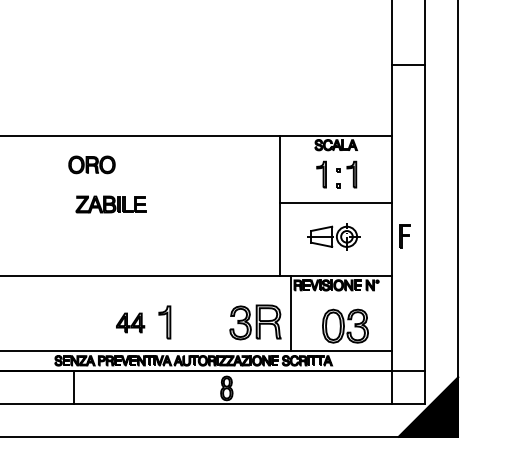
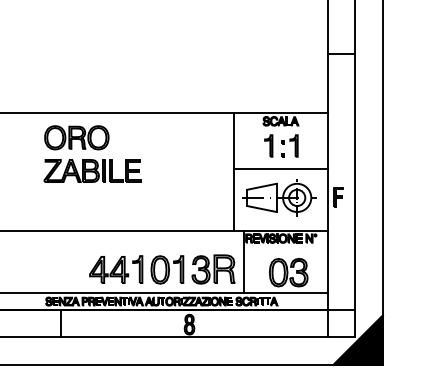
part: (91, 164) -> (76, 137), size x1.67
part: (110, 204) -> (92, 170), size x1.67
part: (333, 236) -> (278, 197), size x1.67
part: (130, 322) -> (109, 269), size x1.67
part: (200, 322) -> (167, 269), added

